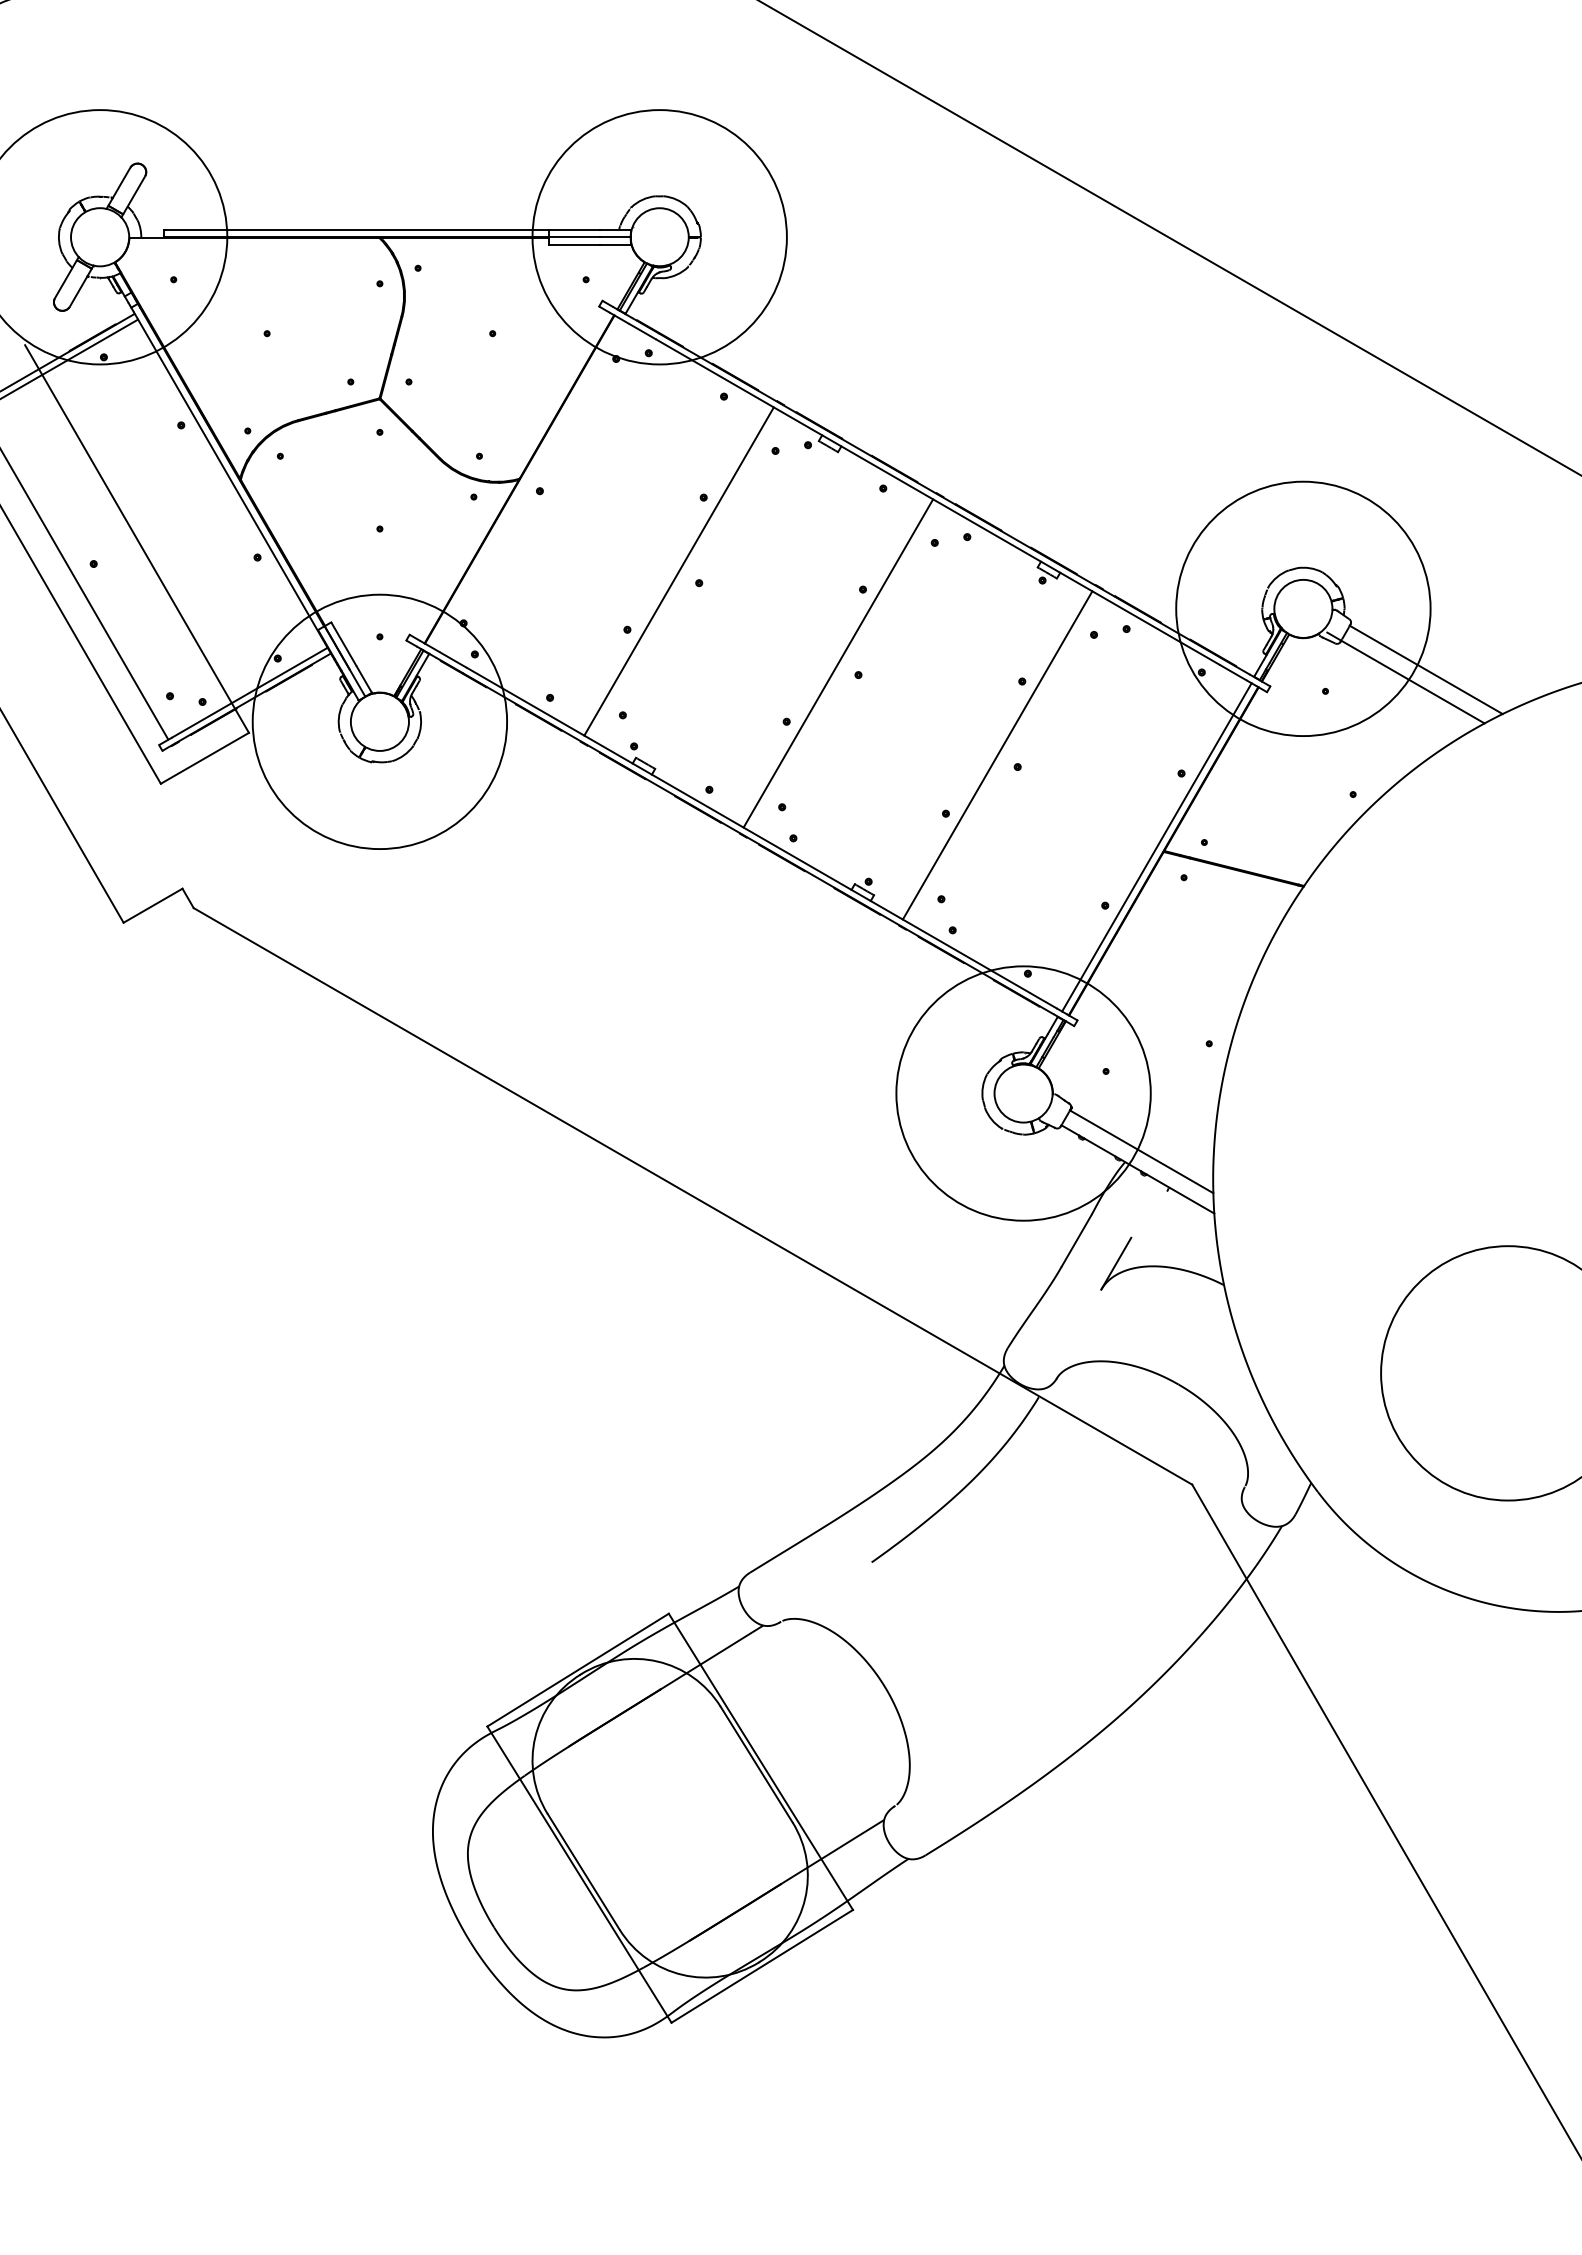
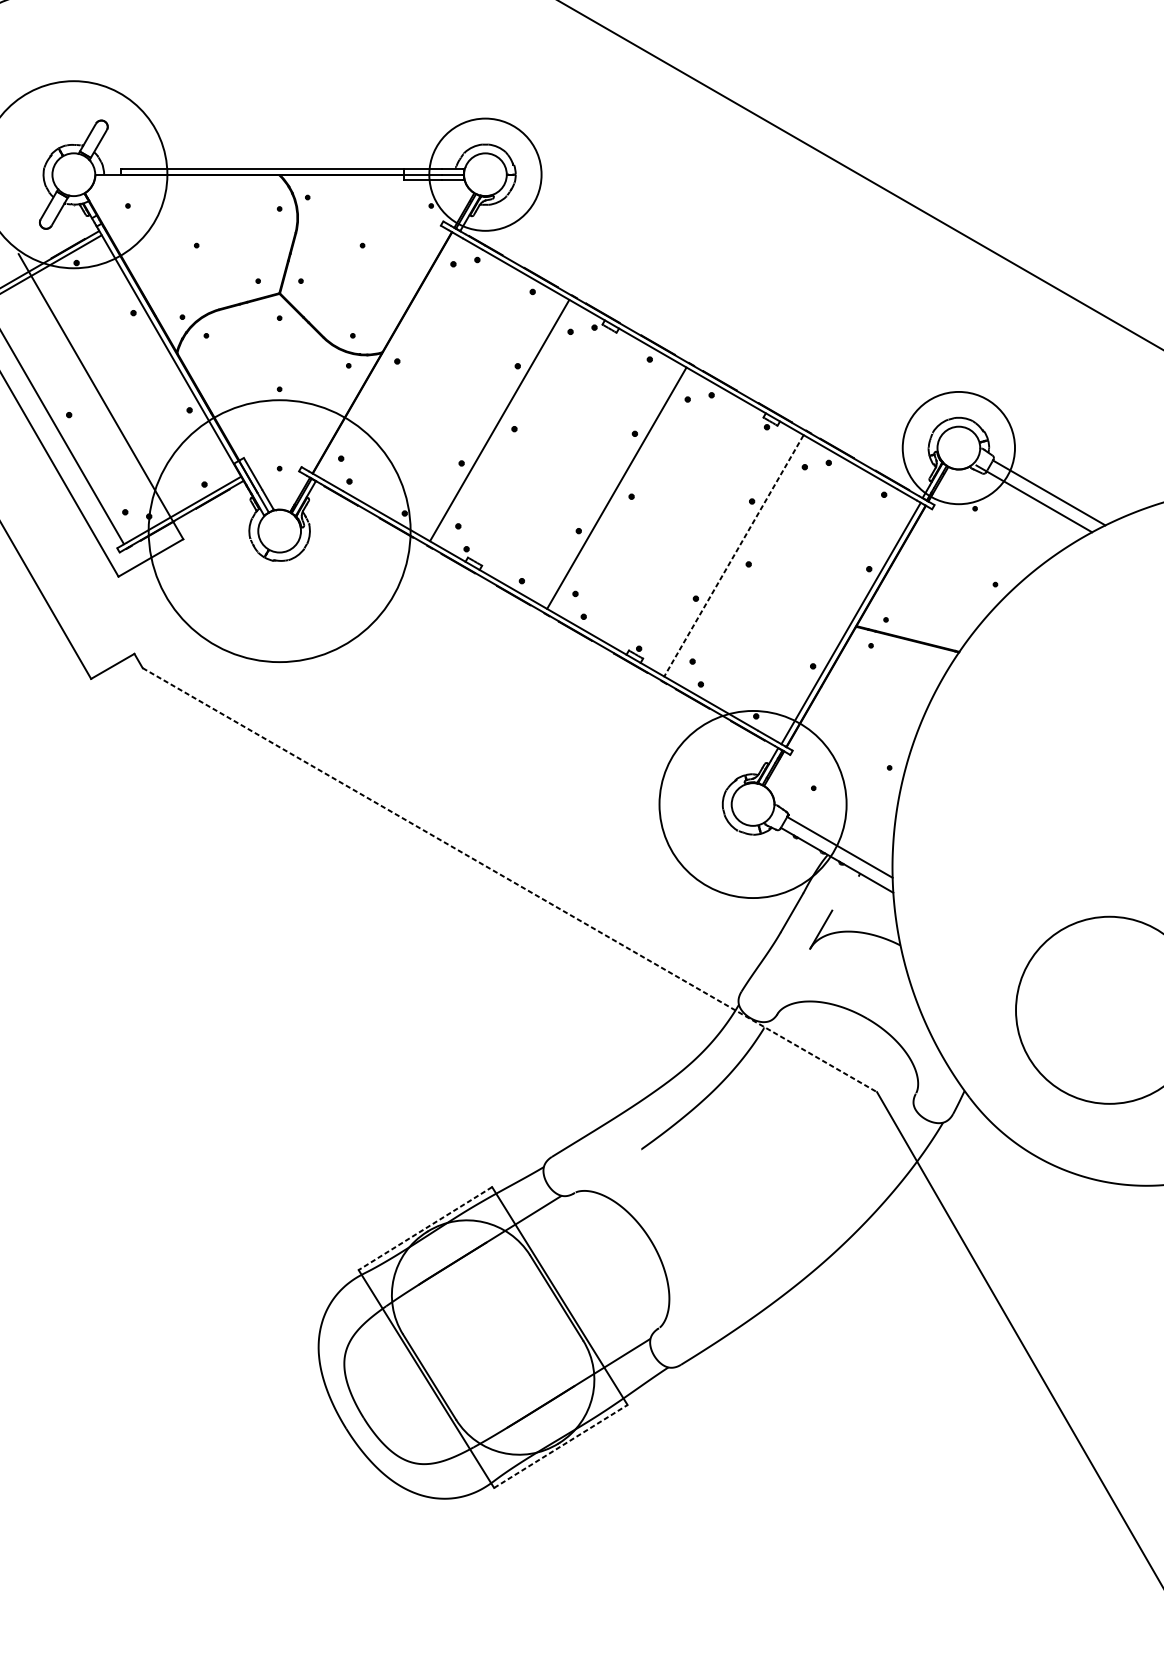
circle: (659, 237) -> (485, 174), size x0.6
circle: (1303, 608) -> (958, 447), size x0.6
circle: (379, 721) -> (279, 530), size x1.4
line: (997, 755) -> (733, 555), solid -> dashed
line: (693, 1196) -> (510, 880), solid -> dashed
line: (578, 1670) -> (425, 1228), solid -> dashed
line: (762, 1966) -> (561, 1446), solid -> dashed

